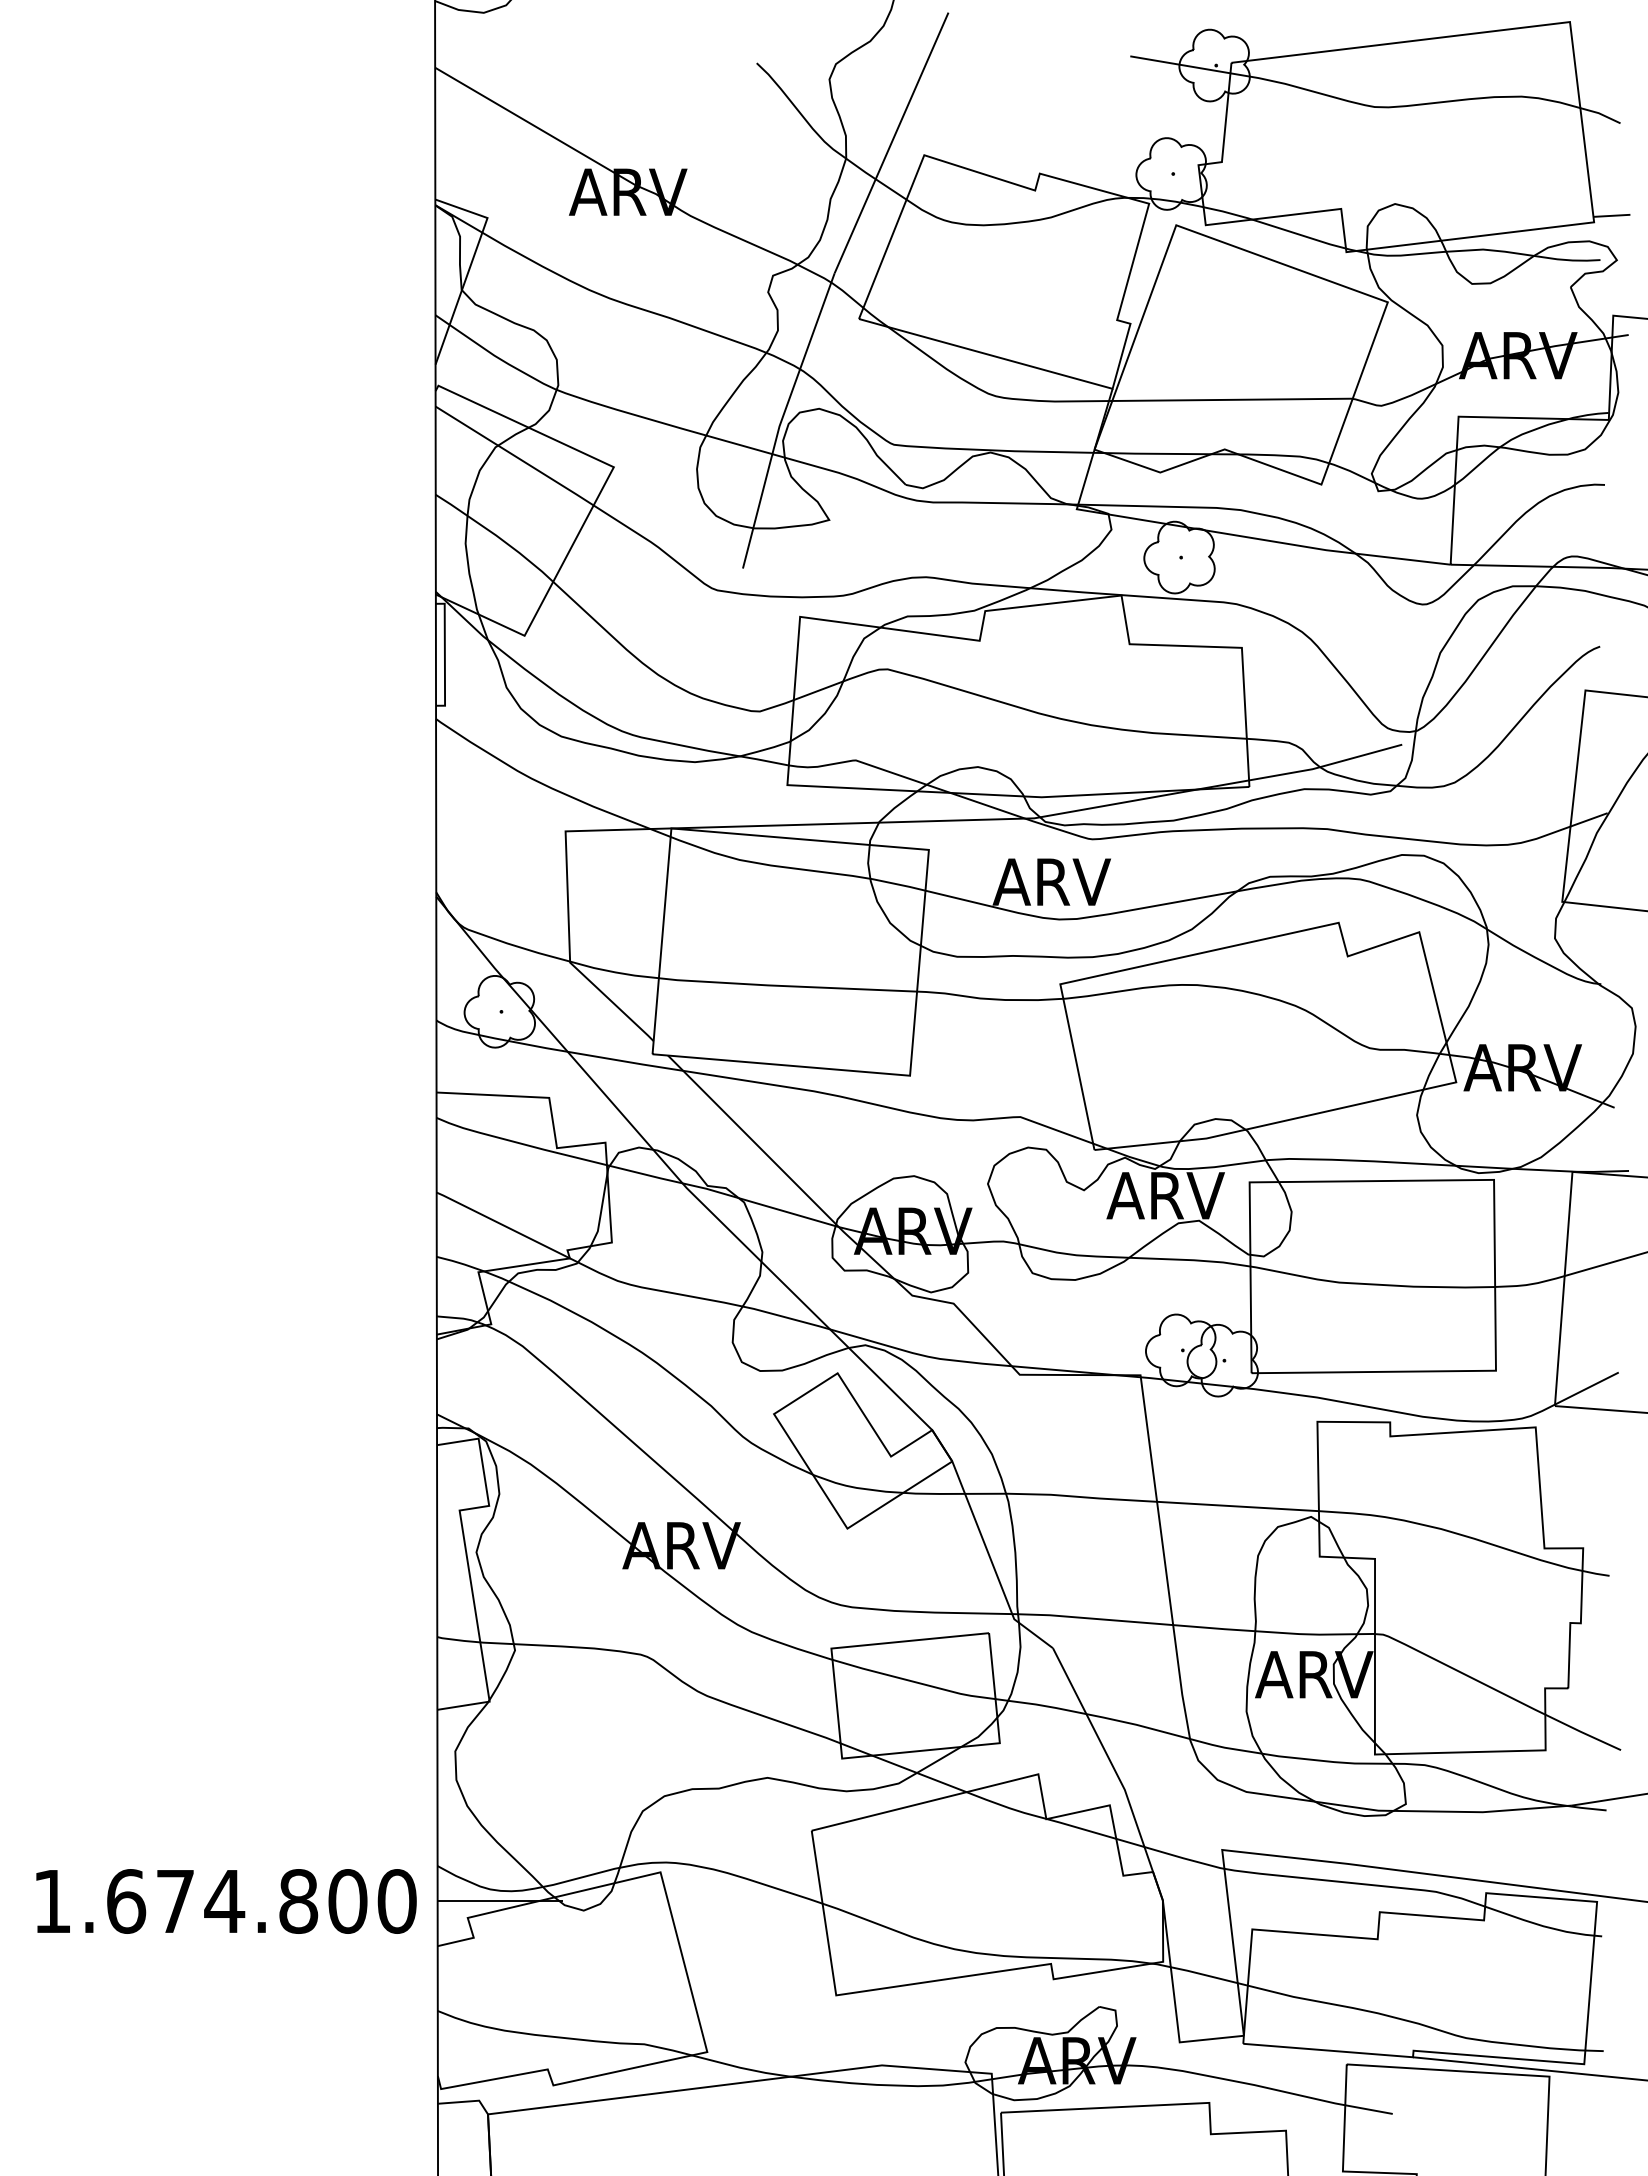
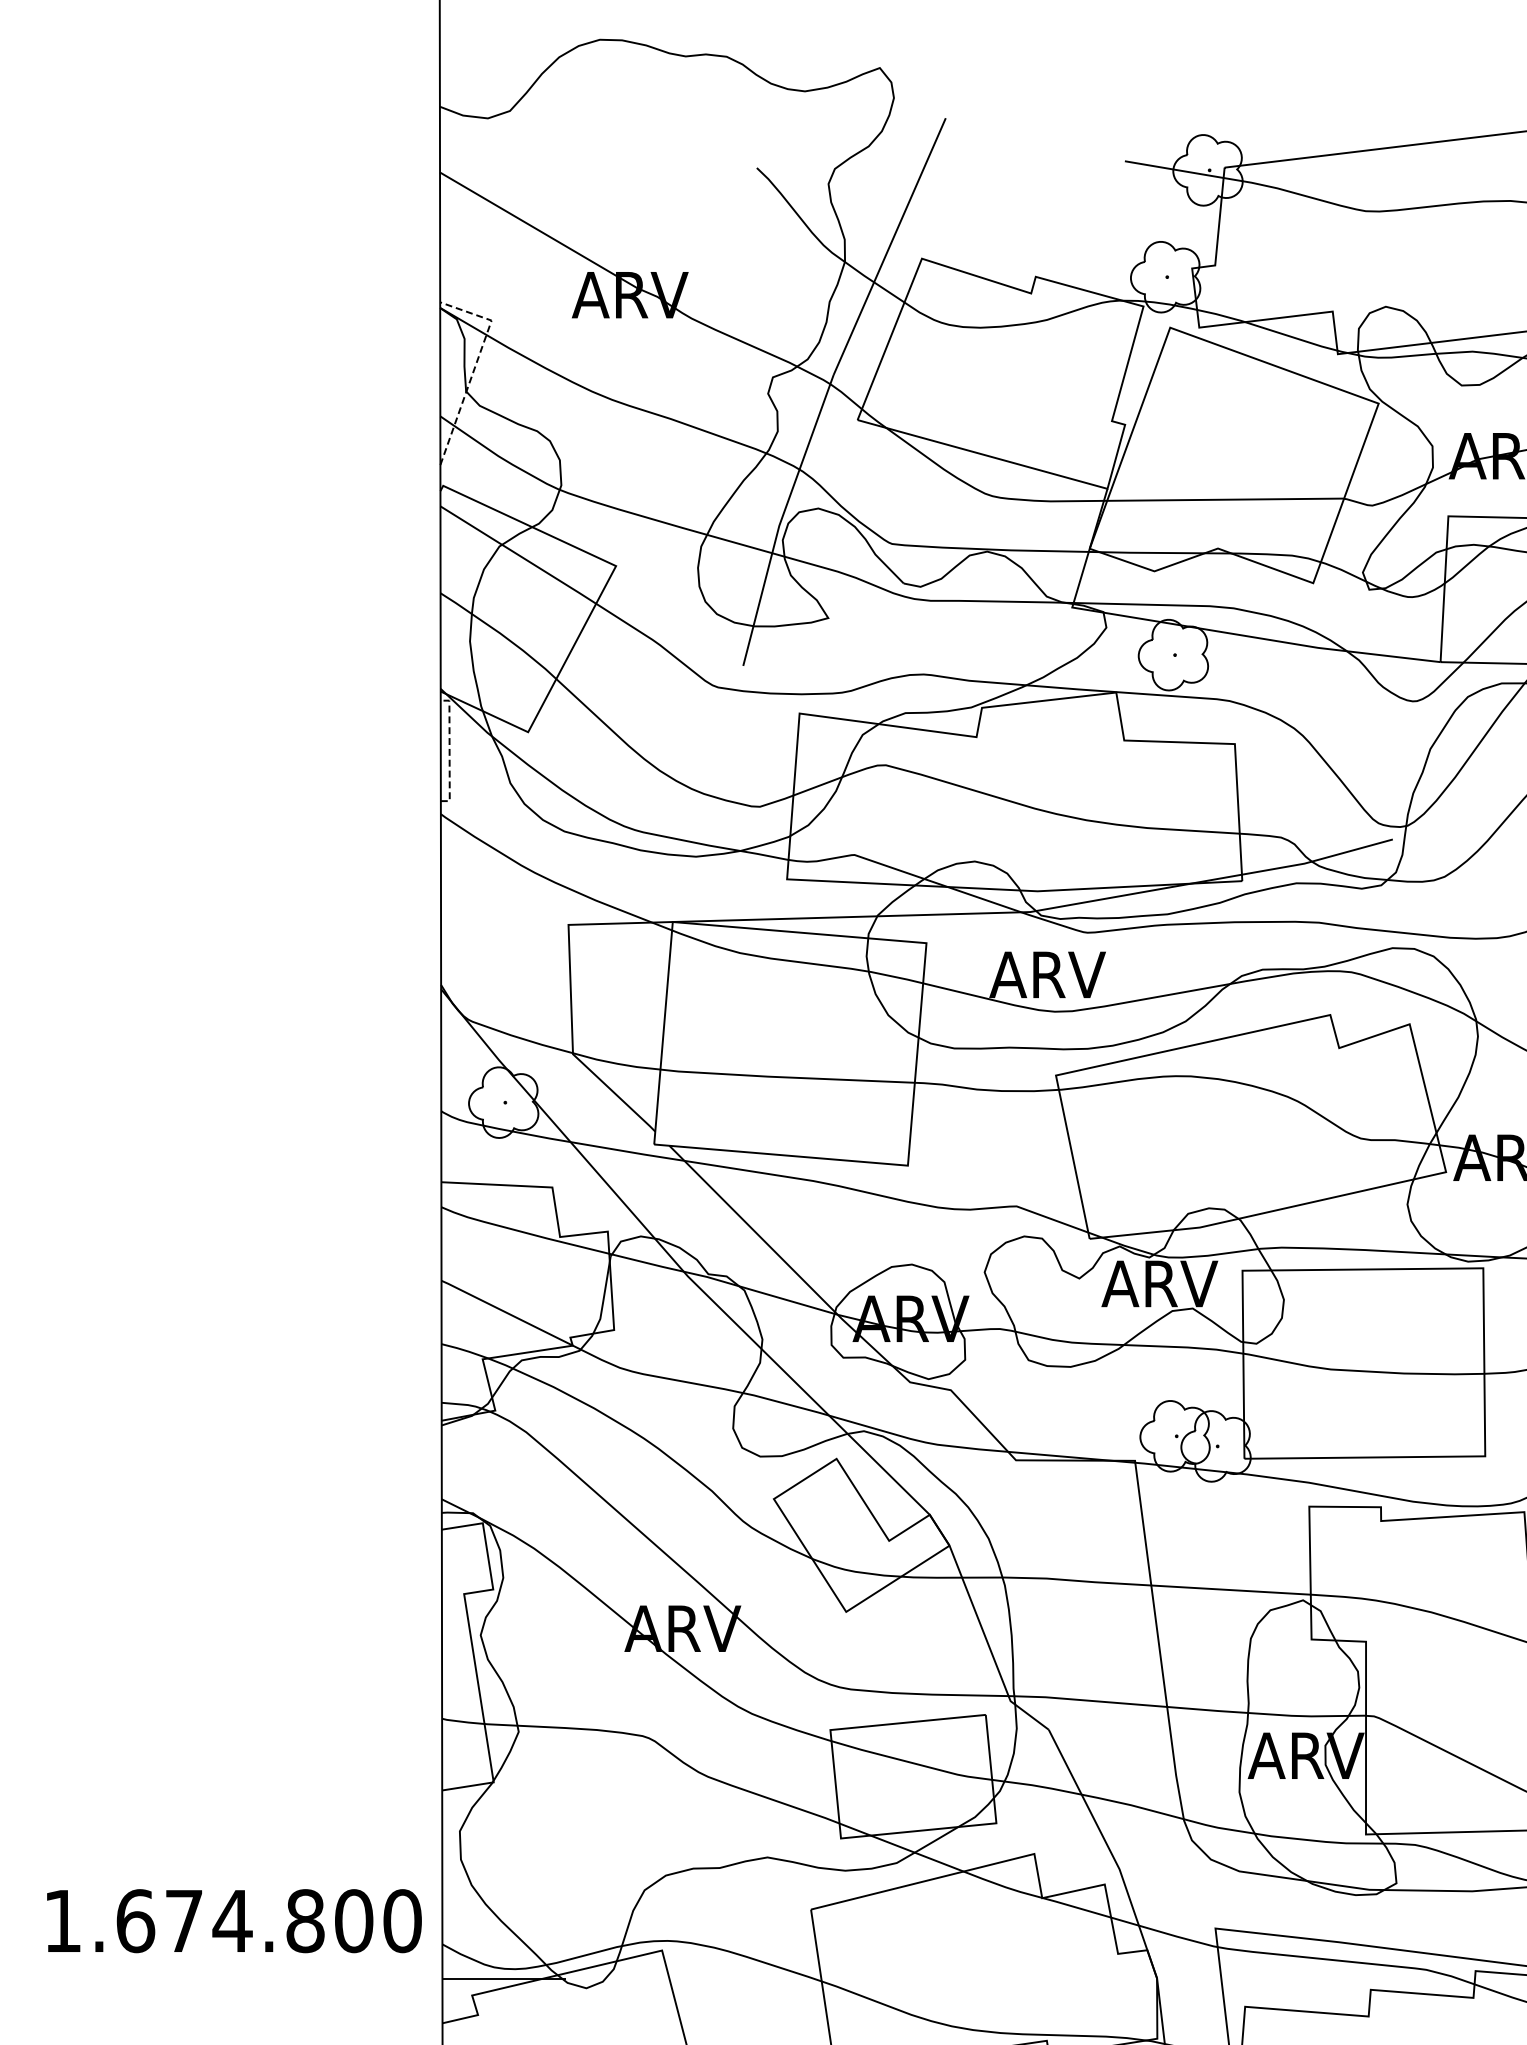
line: (471, 264) -> (475, 366), solid -> dashed
line: (444, 654) -> (449, 750), solid -> dashed
text: (226, 1901) -> (234, 1921), moved

